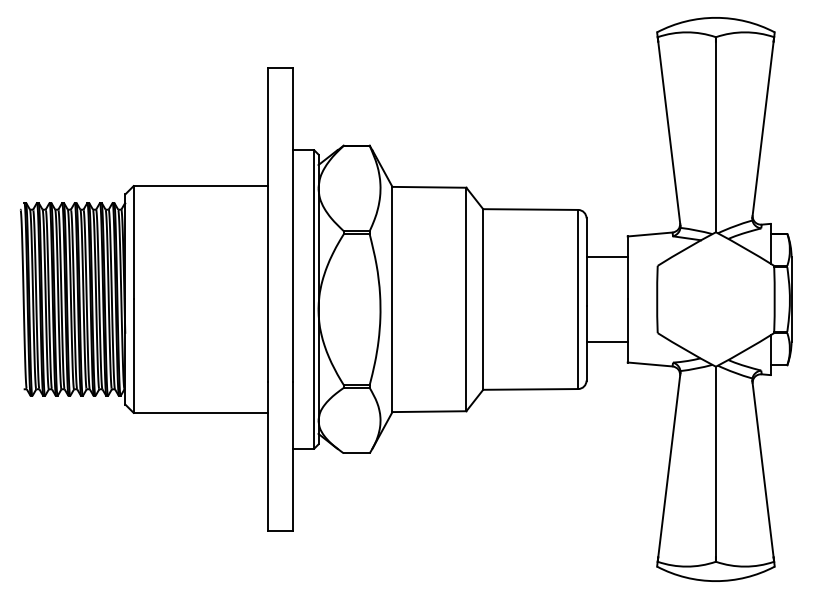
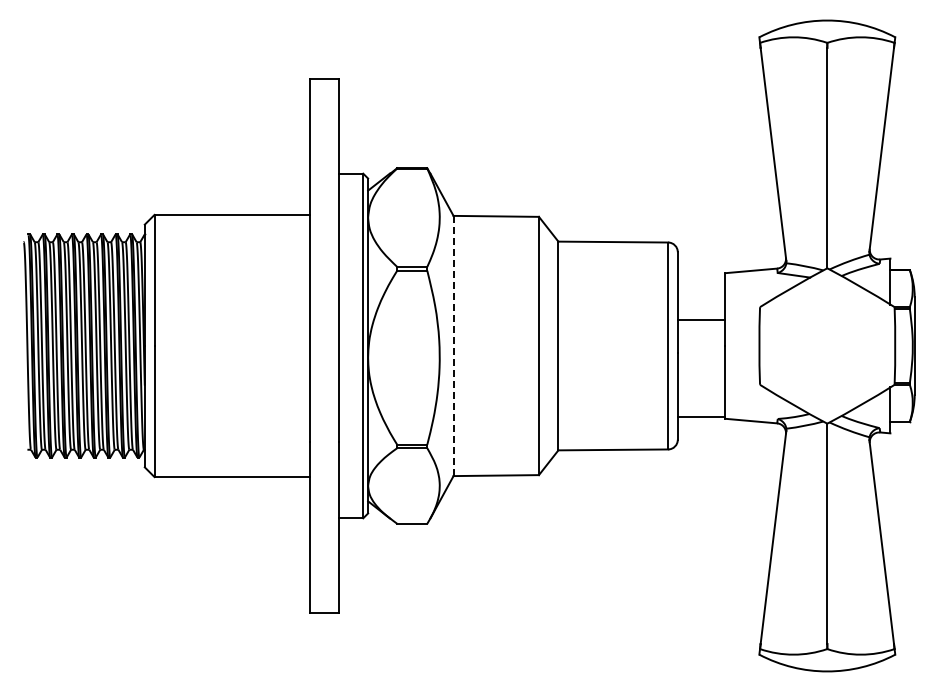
line: (607, 257) -> (701, 320), moved
line: (392, 299) -> (453, 346), solid -> dashed
line: (607, 341) -> (701, 416), moved

